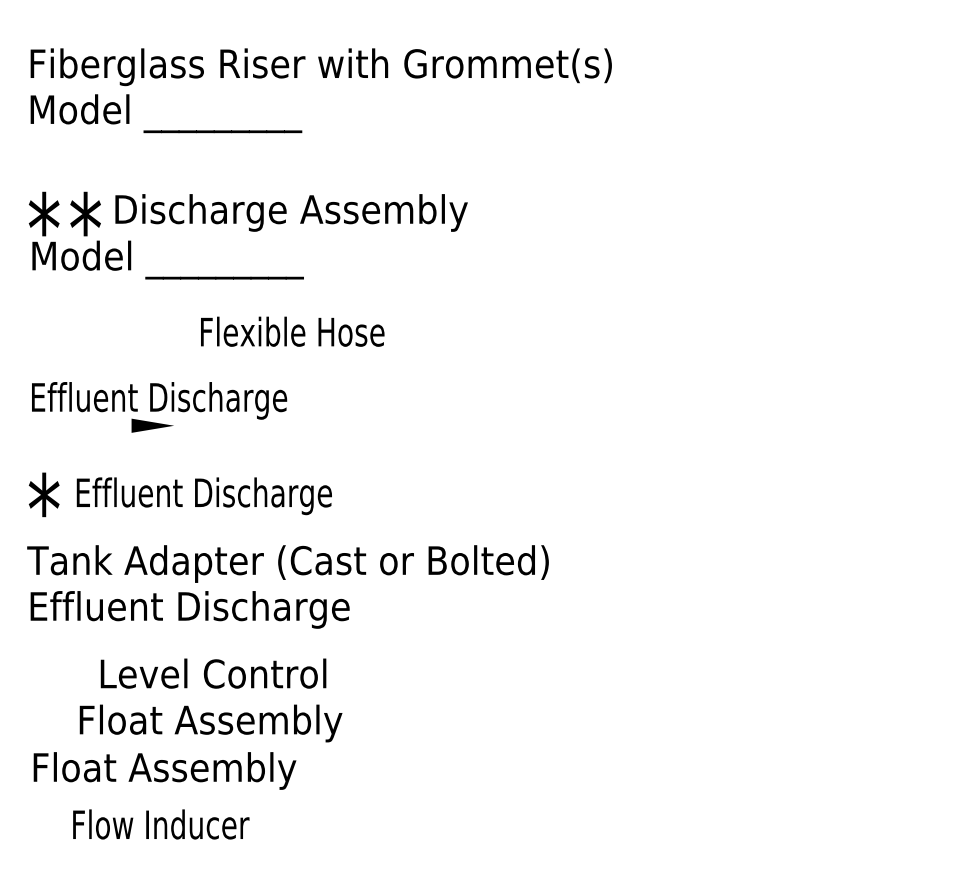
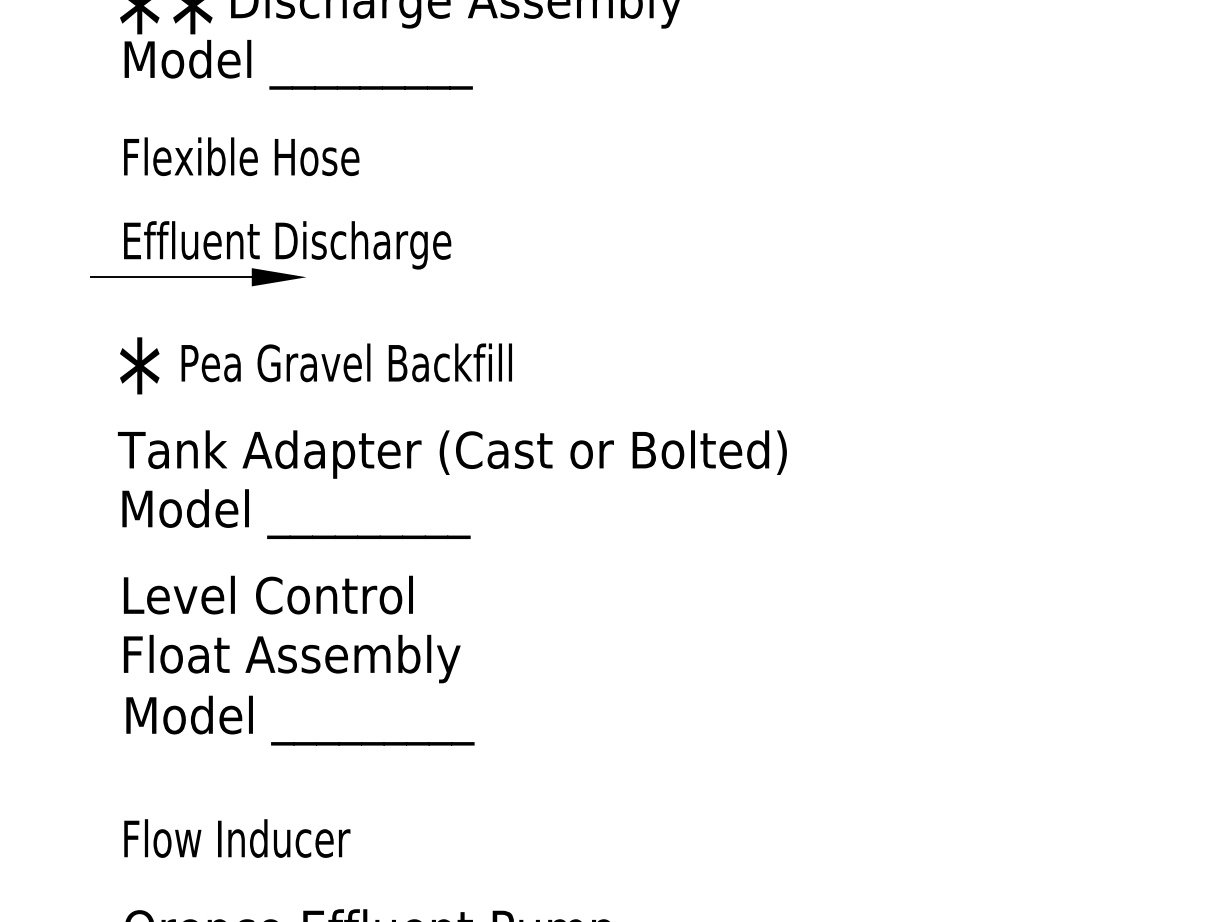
text: (292, 331) -> (241, 156), moved
line: (68, 425) -> (170, 276), added
text: (206, 496) -> (347, 367), Effluent Discharge -> Pea Gravel Backfill
text: (191, 610) -> (328, 514), Effluent Discharge -> Model _________
text: (213, 673) -> (268, 594), moved
text: (210, 723) -> (291, 659), moved
text: (171, 771) -> (302, 720), Float Assembly -> Model _________
text: (161, 824) -> (237, 838), moved

